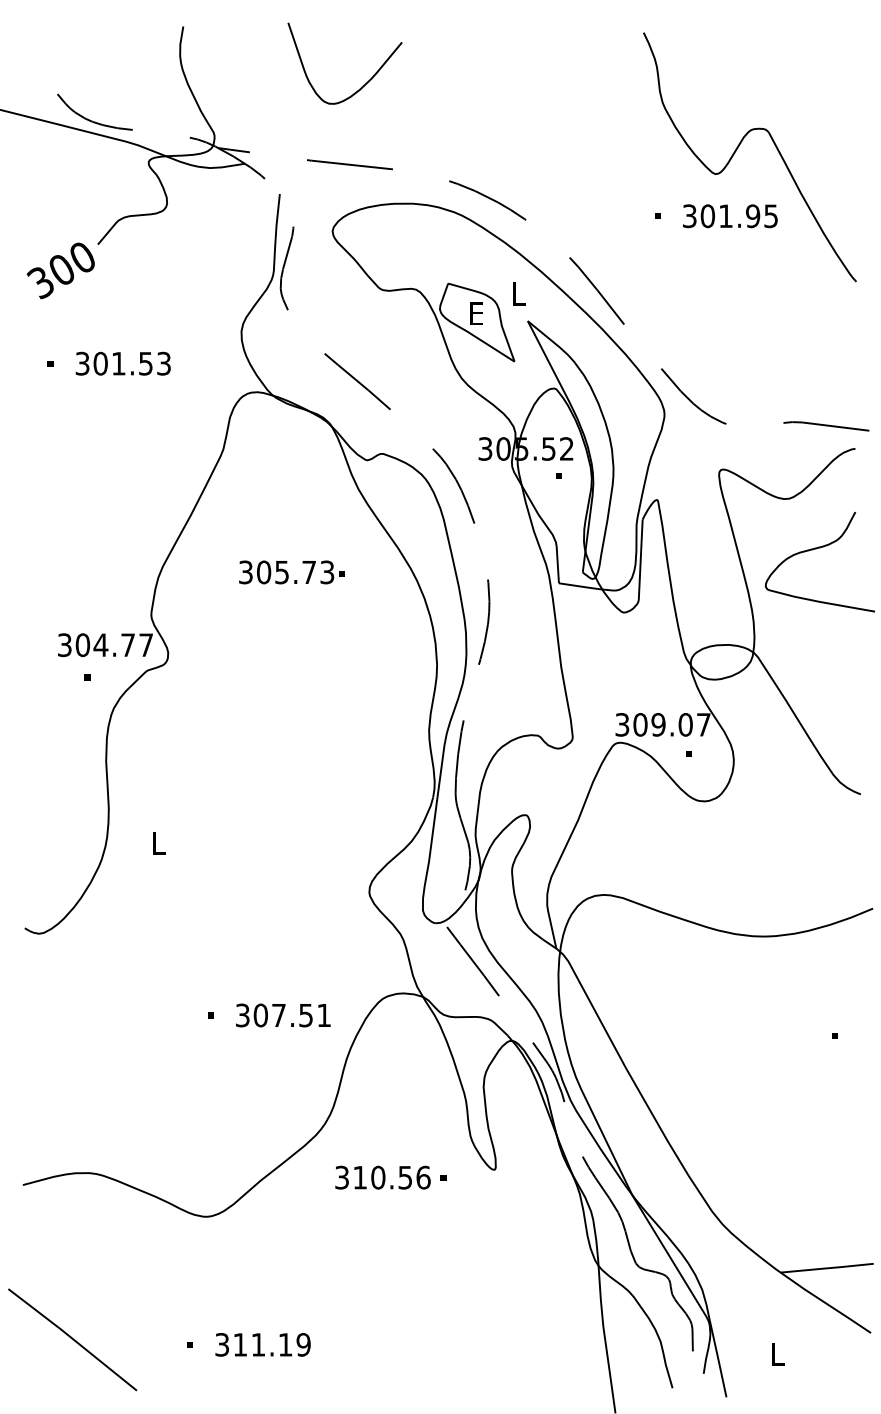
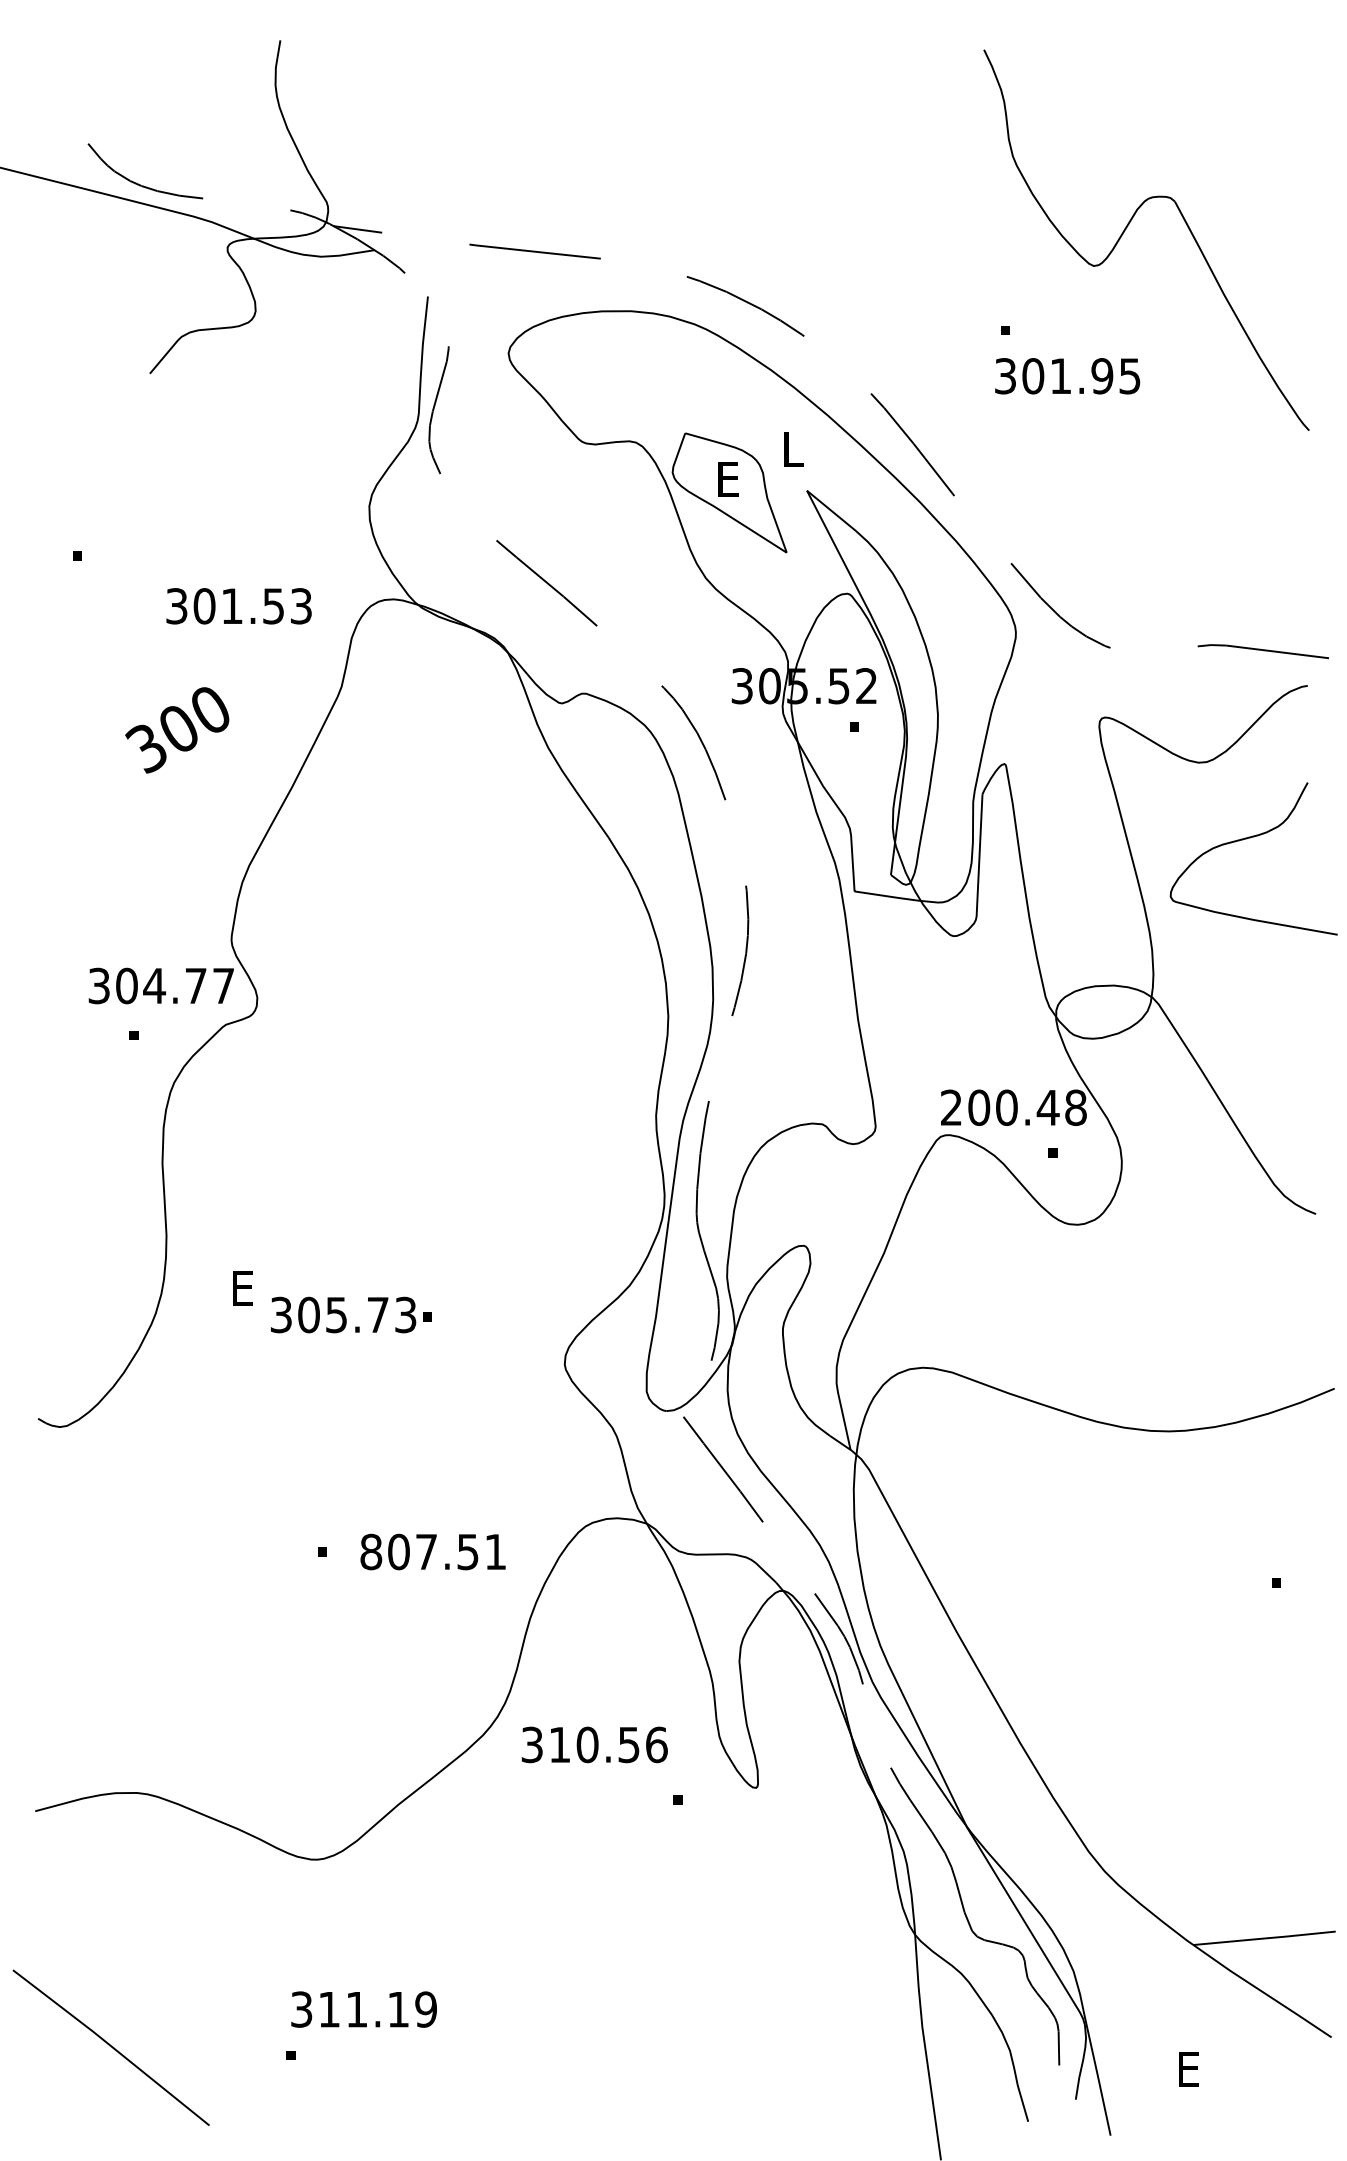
curve: (361, 86) -> (552, 132), removed
text: (730, 216) -> (1067, 376), moved
text: (60, 270) -> (176, 729), moved
text: (122, 363) -> (237, 605), moved
text: (291, 572) -> (350, 1315), moved
text: (662, 724) -> (1012, 1107), 309.07 -> 200.48
text: (158, 843) -> (242, 1289), L -> E
text: (242, 1015) -> (370, 1552), 307.51 -> 807.51
text: (382, 1177) -> (594, 1744), moved
text: (262, 1344) -> (363, 2009), moved
text: (777, 1354) -> (1188, 2070), L -> E

